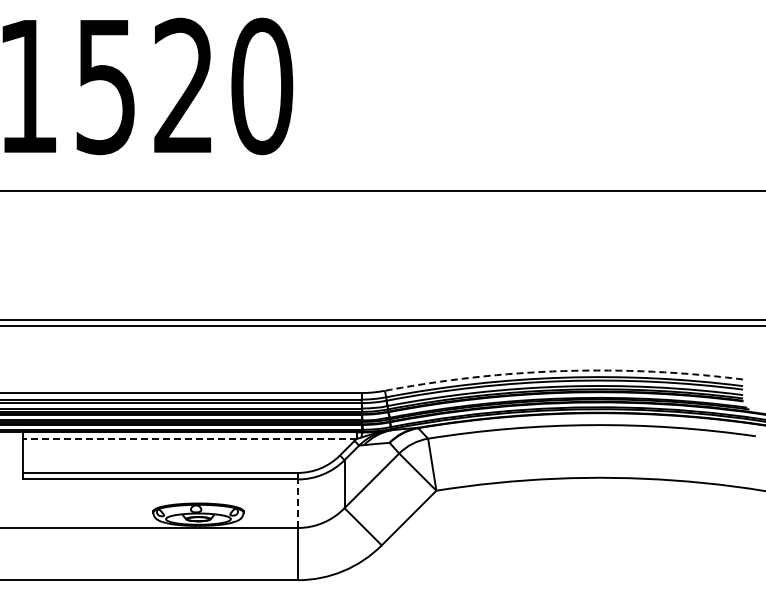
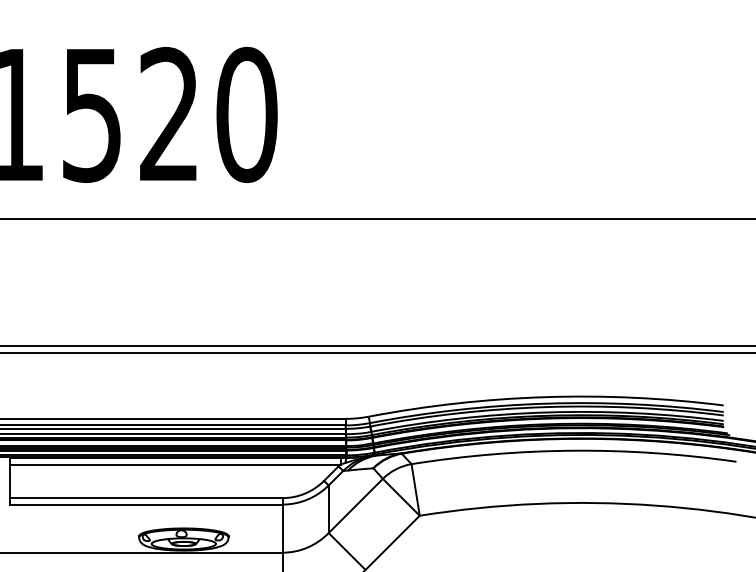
arc: (563, 371) -> (545, 397), dashed -> solid
line: (189, 439) -> (174, 464), dashed -> solid
line: (298, 503) -> (283, 528), dashed -> solid

